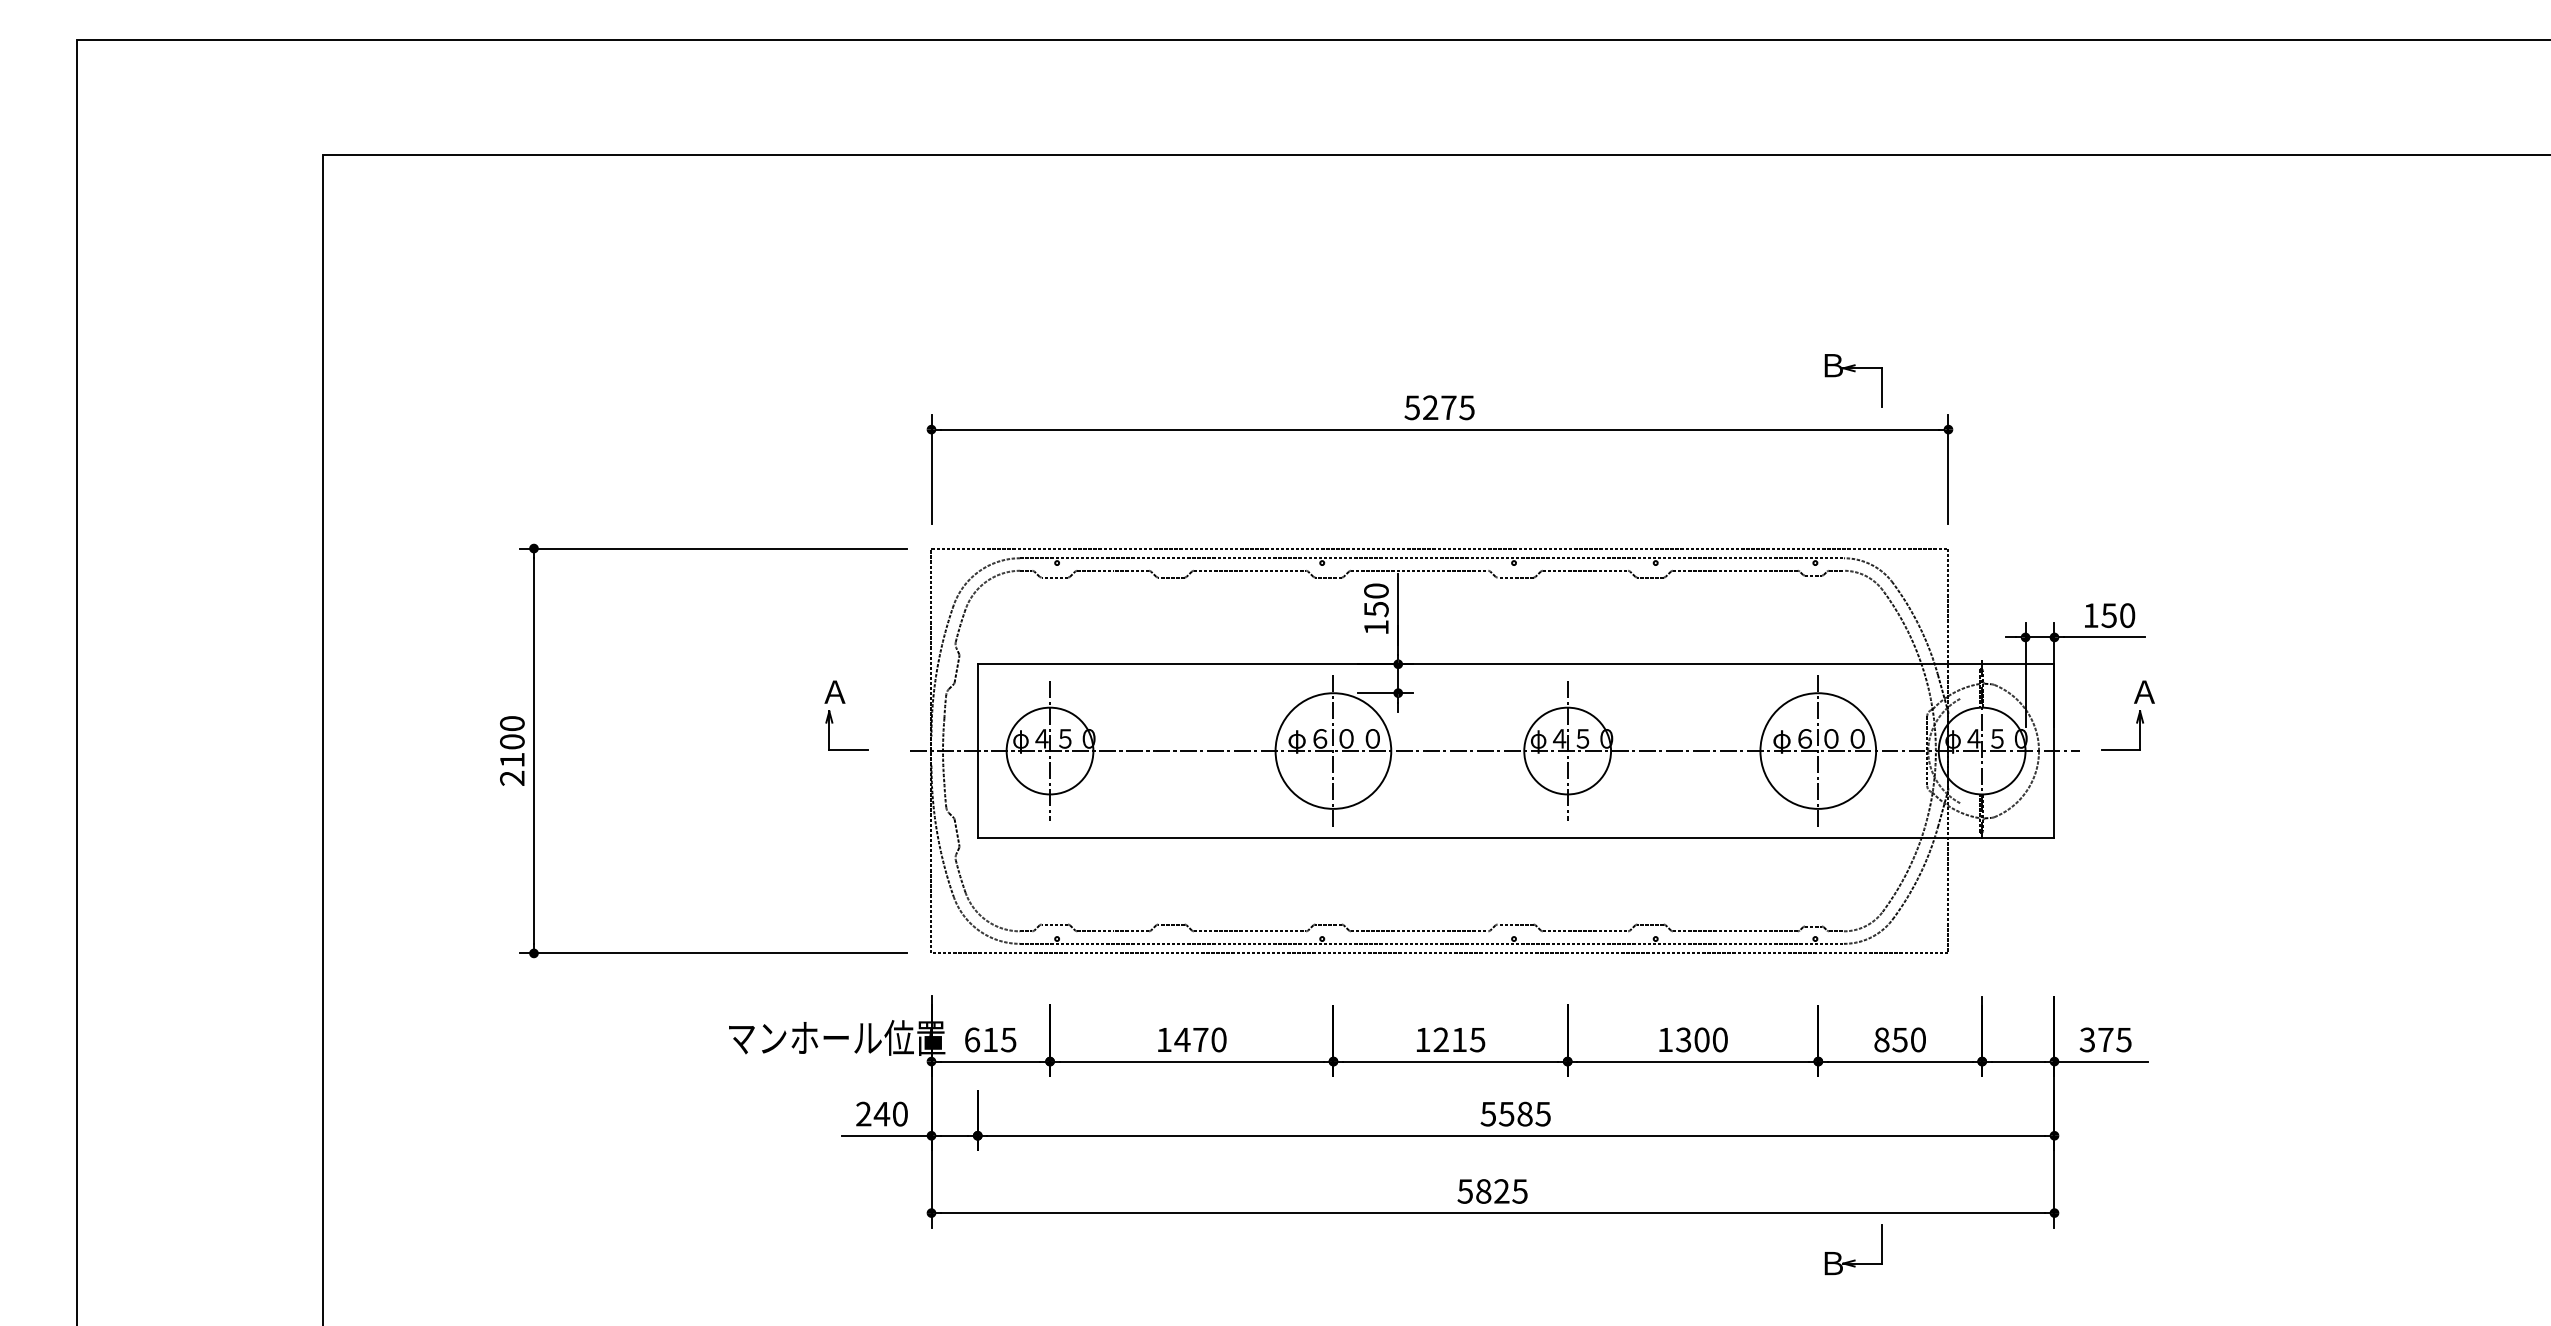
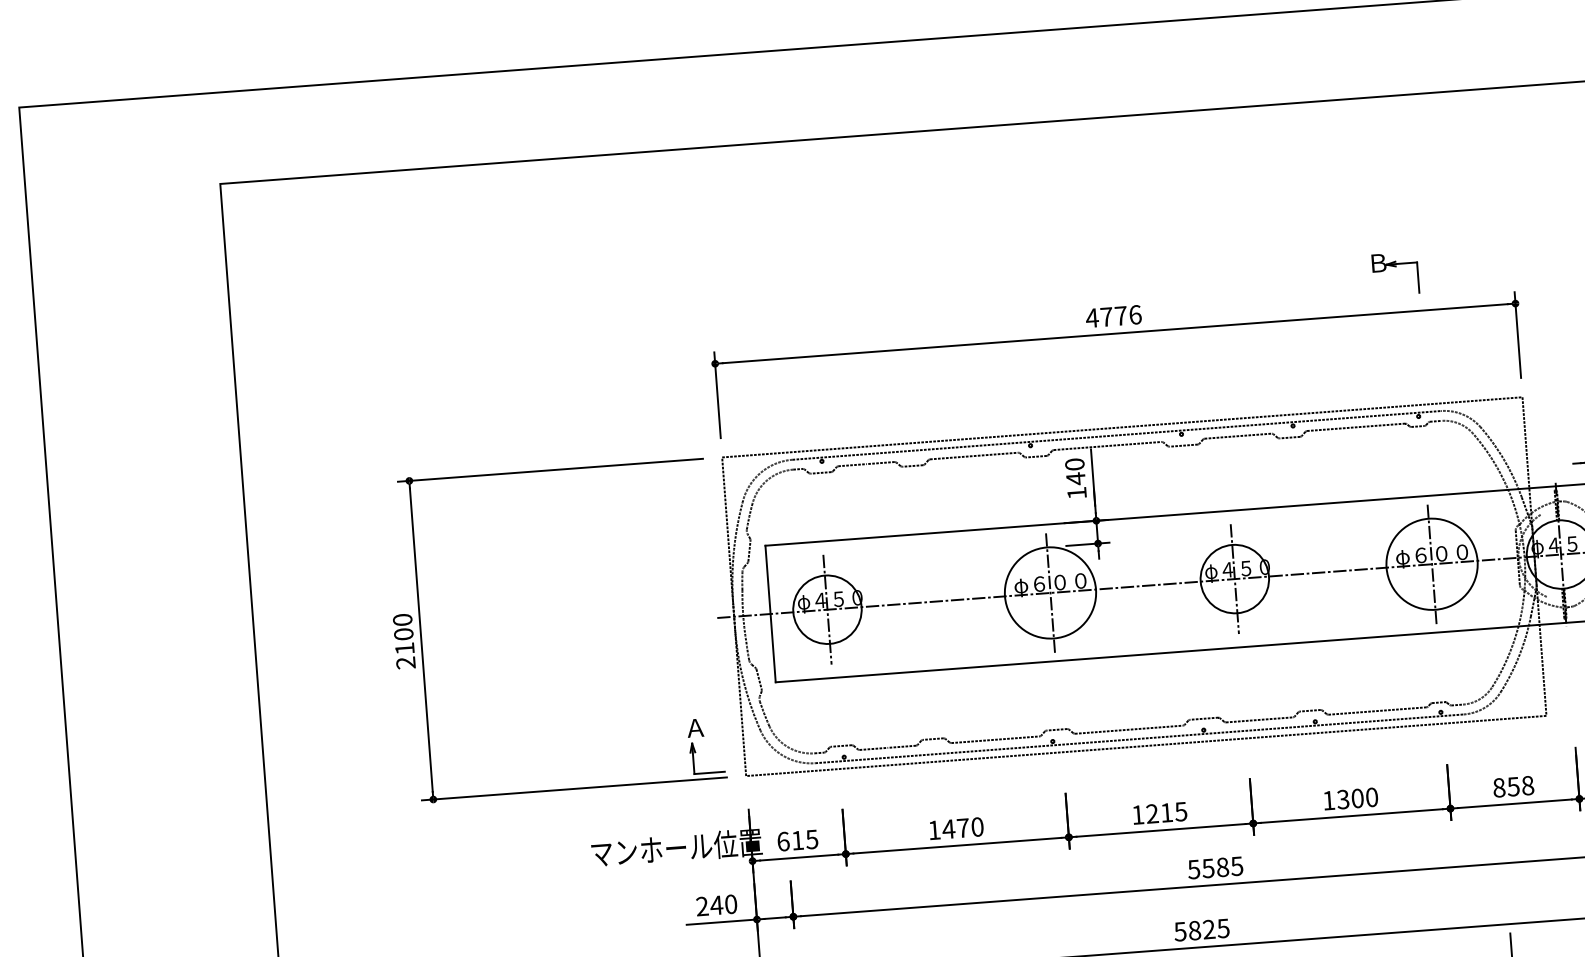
part: (1854, 372) -> (1395, 267), moved
text: (1439, 407) -> (1113, 316), 5275 -> 4776
text: (1376, 609) -> (1076, 479), 150 -> 140
part: (845, 703) -> (704, 736), moved
text: (1918, 1040) -> (1528, 786), 850 -> 858

